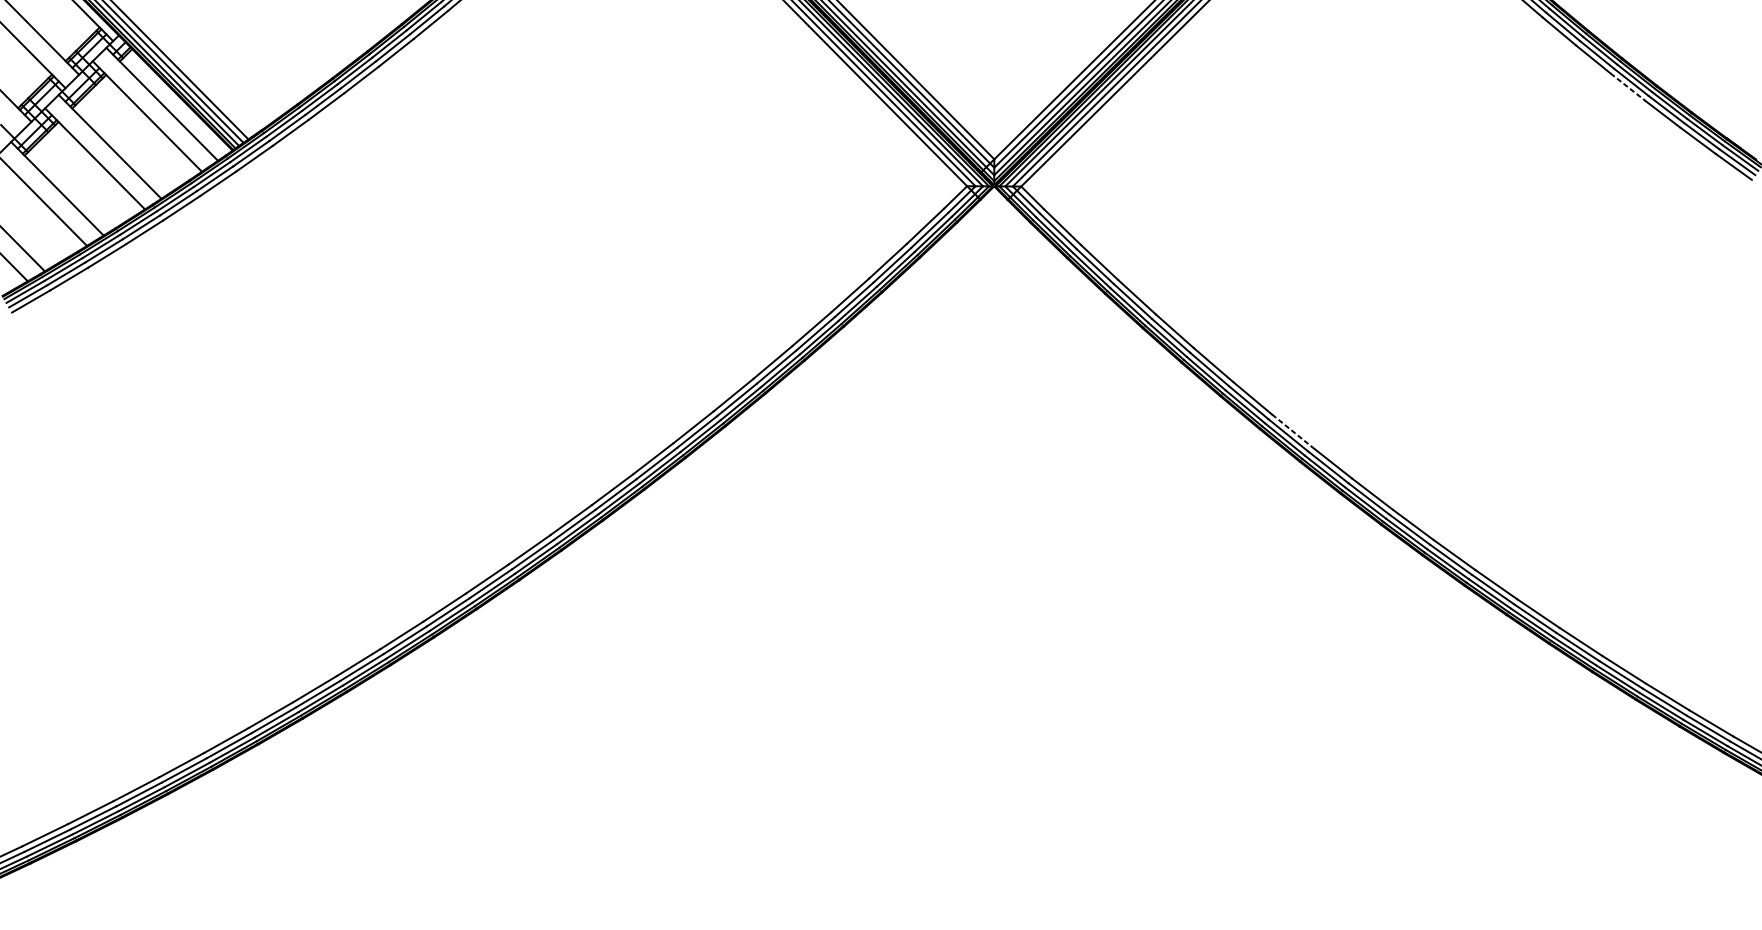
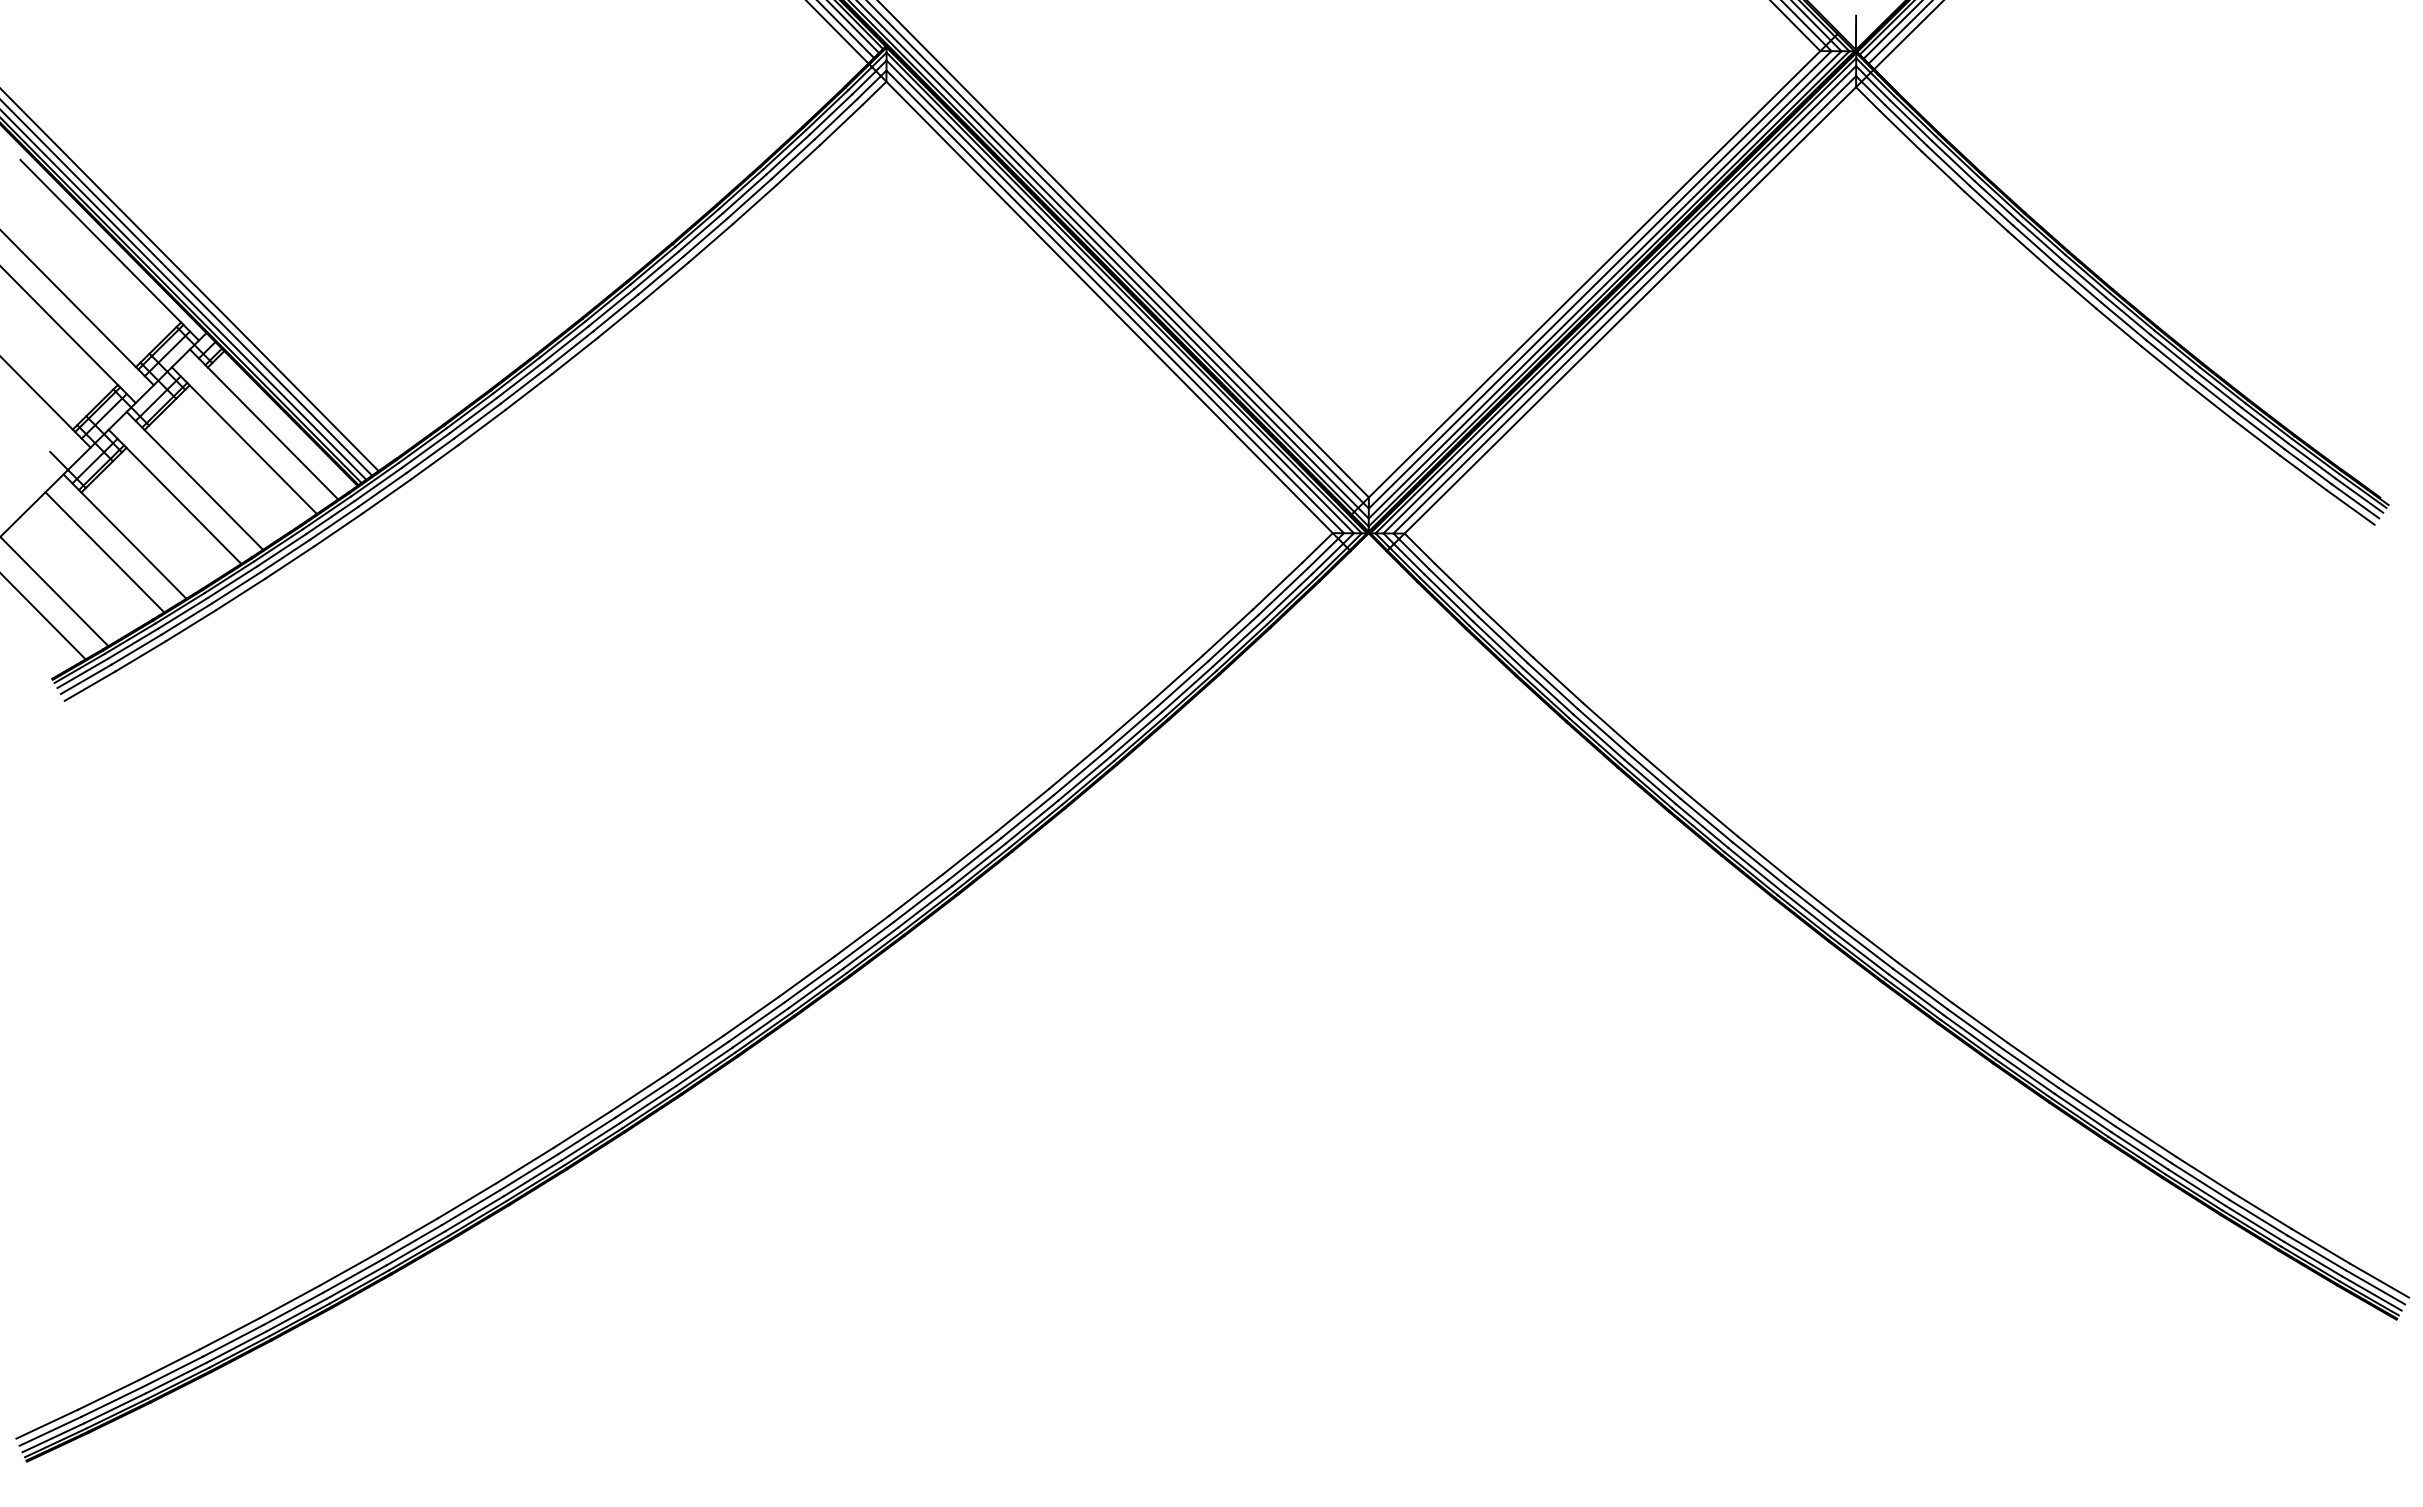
line: (1628, 87) -> (2210, 401), dashed -> solid
line: (1292, 430) -> (1764, 857), dashed -> solid

